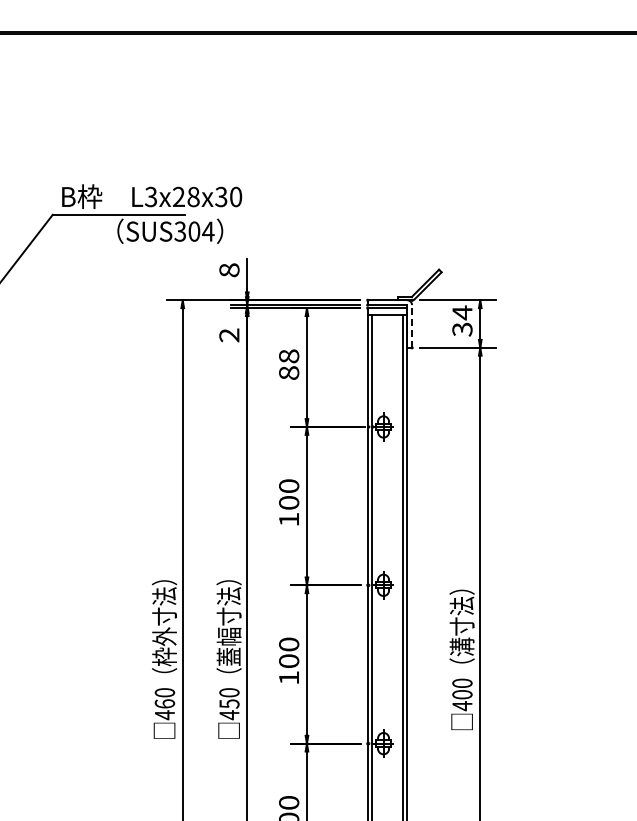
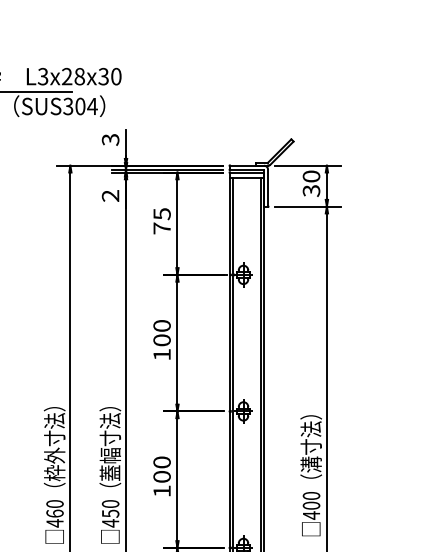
text: (229, 270) -> (110, 140), 8 -> 3
text: (462, 312) -> (311, 176), 34 -> 30
line: (412, 325) -> (268, 187), dashed -> solid
text: (289, 364) -> (162, 221), 88 -> 75

